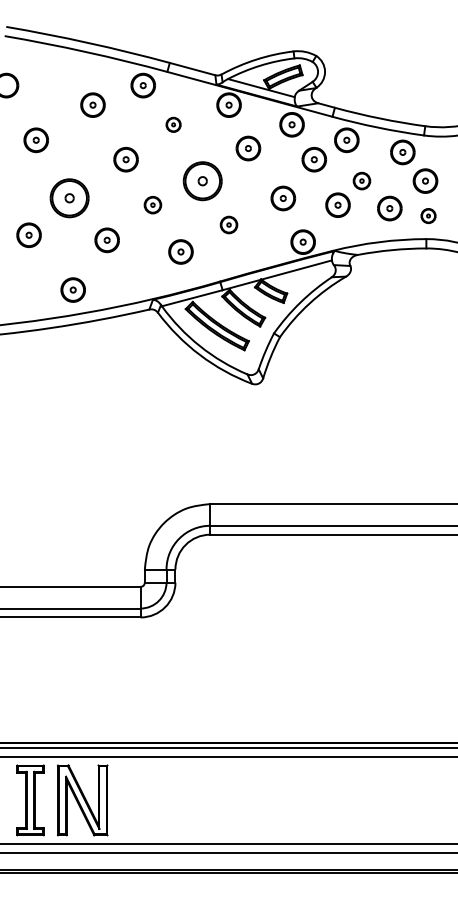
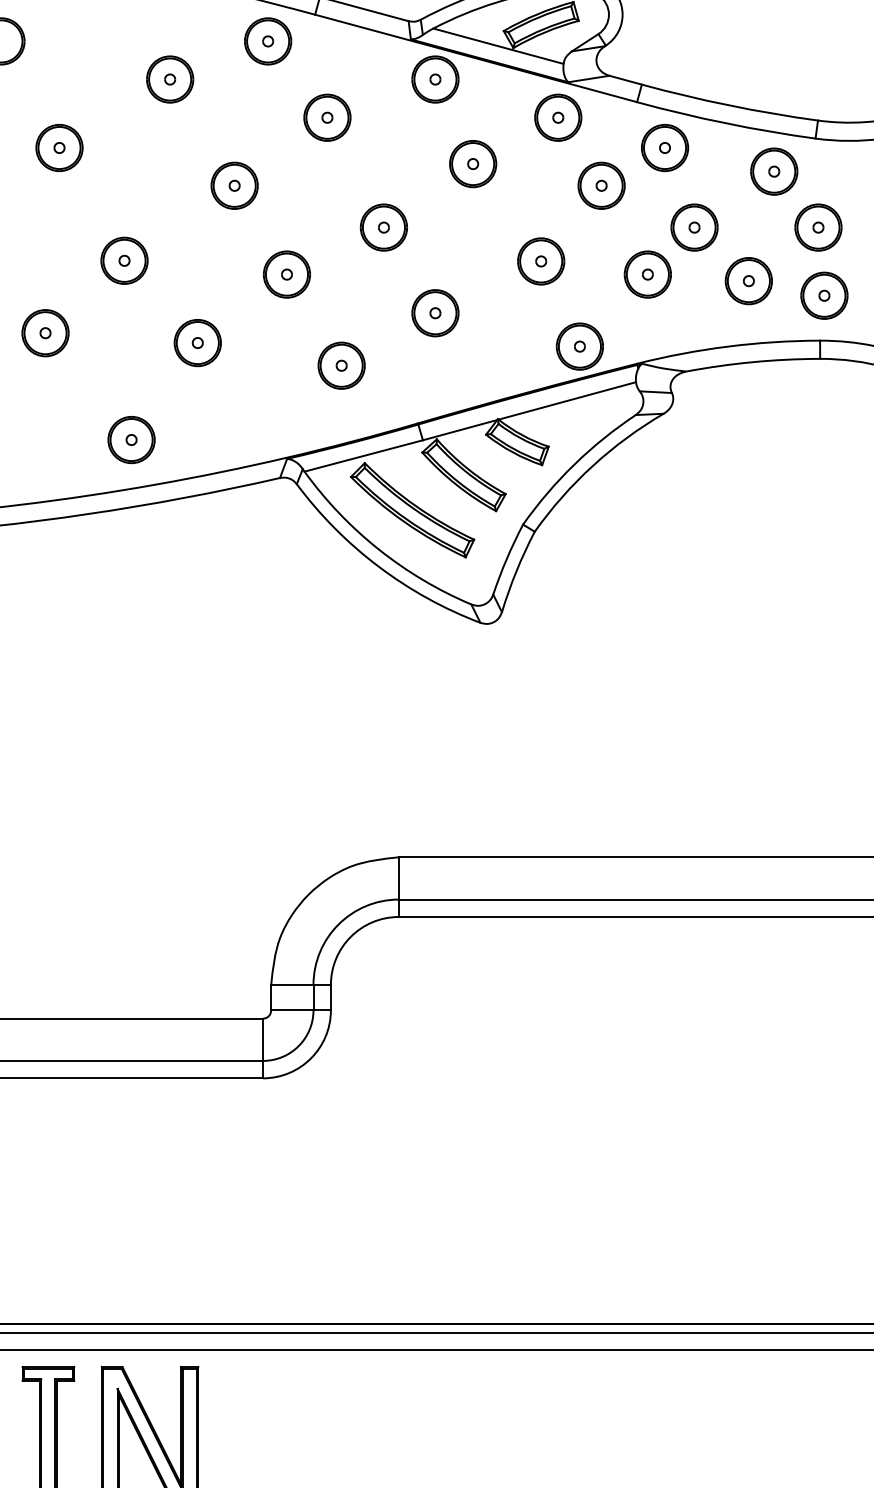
part: (173, 124) -> (327, 117), size x1.67
part: (202, 180) -> (383, 226), size x0.62
part: (361, 180) -> (693, 226), size x1.43
part: (69, 197) -> (124, 259), size x0.62
part: (152, 204) -> (286, 273), size x1.43
part: (428, 215) -> (824, 294), size x1.67
part: (228, 224) -> (434, 312), size x1.43

